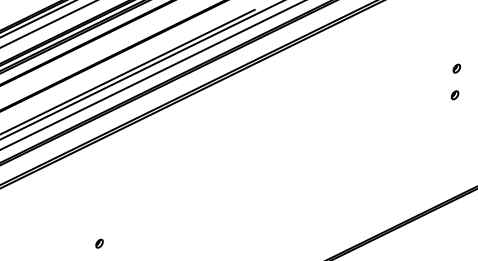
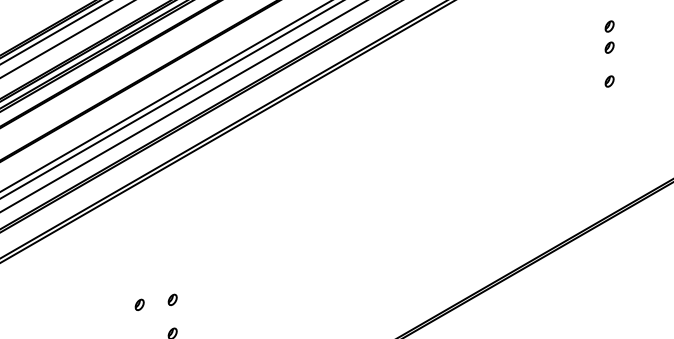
part: (457, 51) -> (609, 26), added
part: (73, 245) -> (139, 304), added

